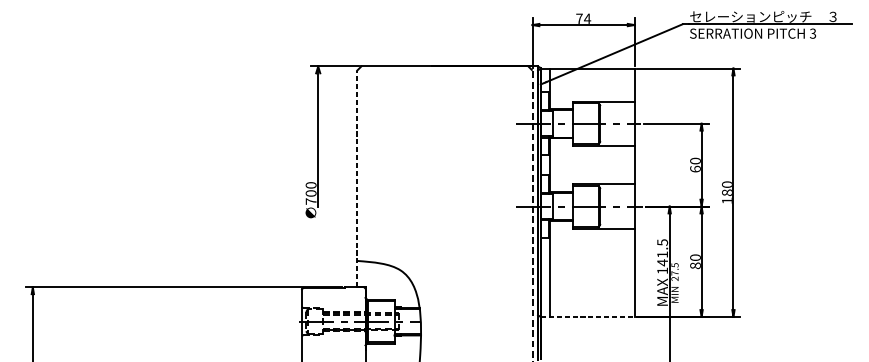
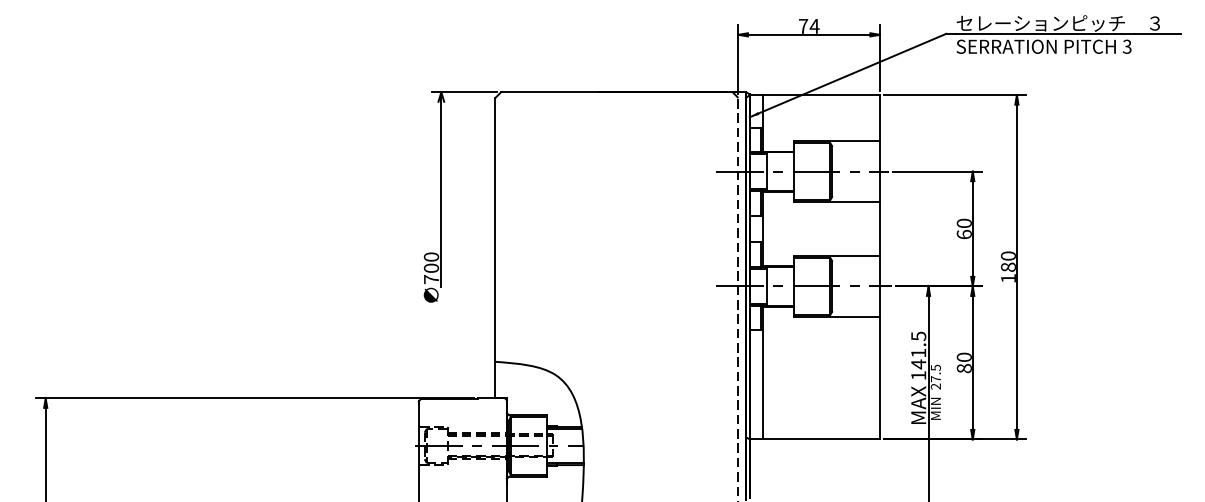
line: (357, 178) -> (495, 247), dashed -> solid
line: (588, 316) -> (815, 439), dashed -> solid

